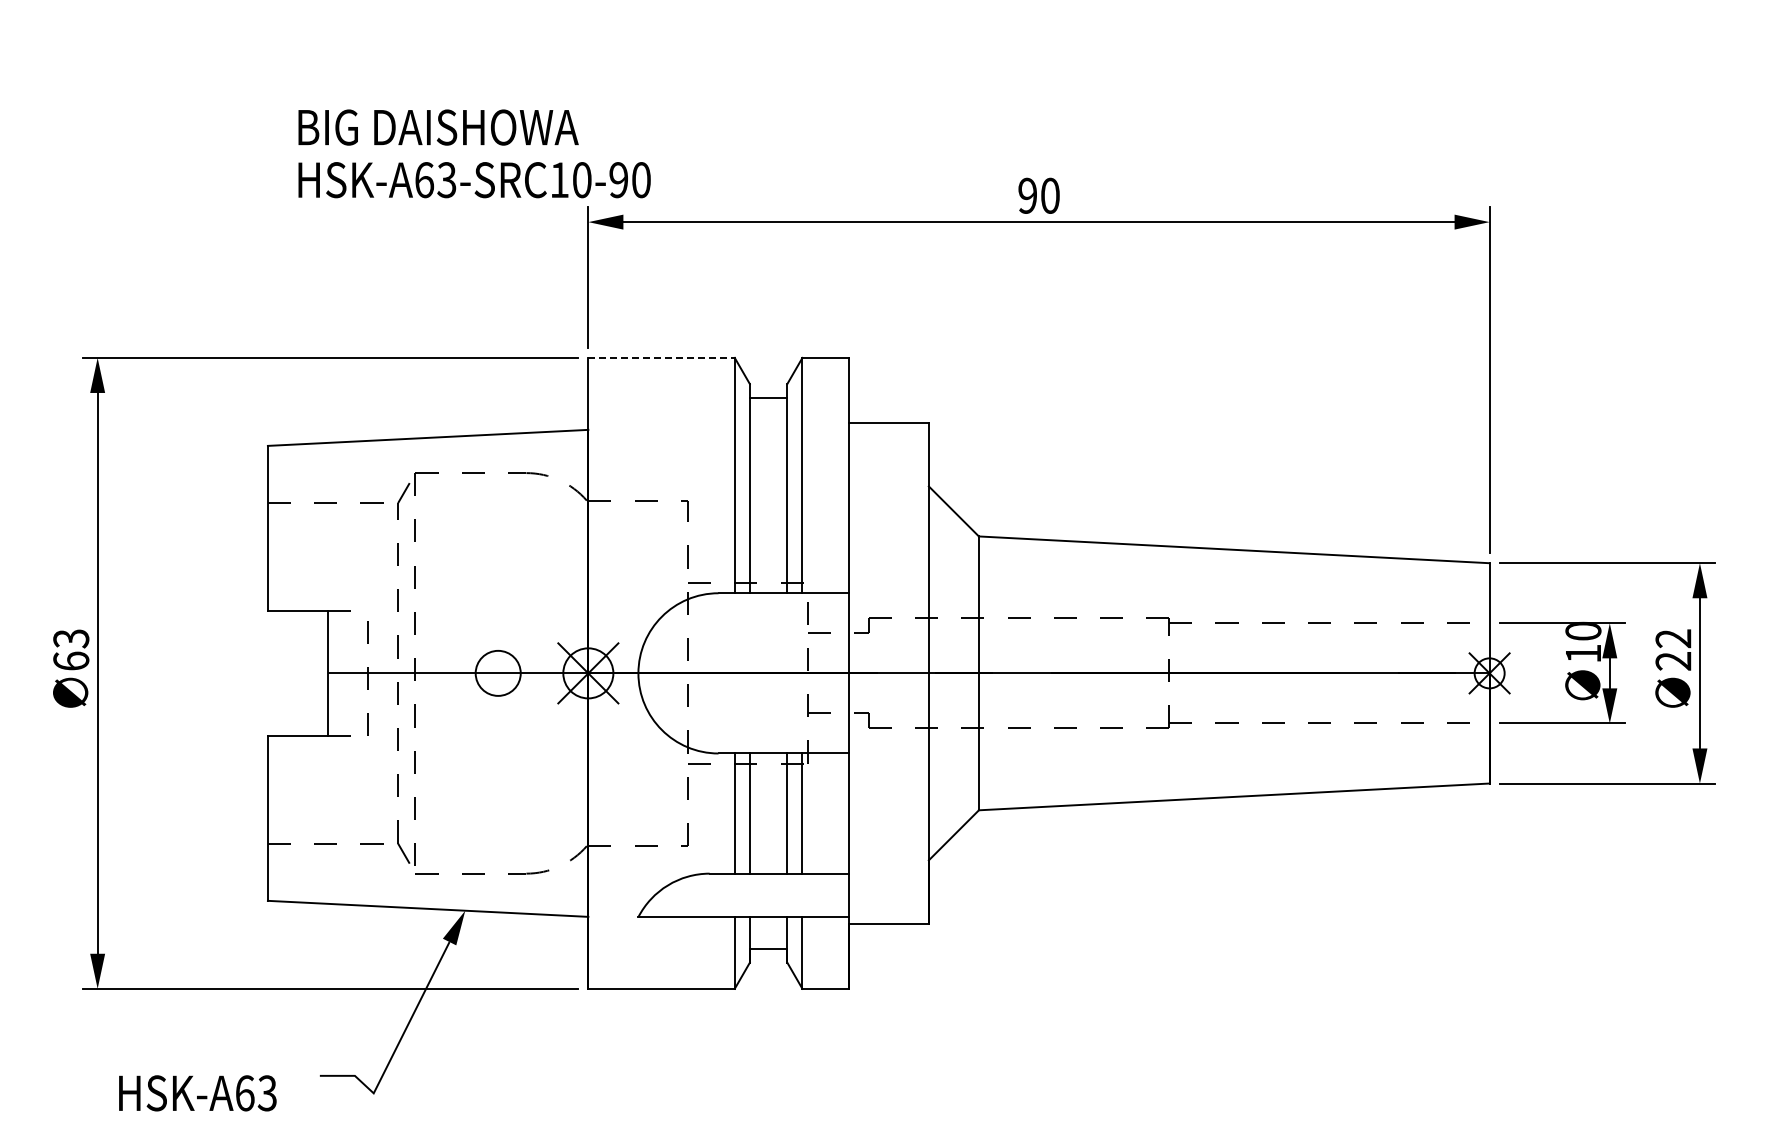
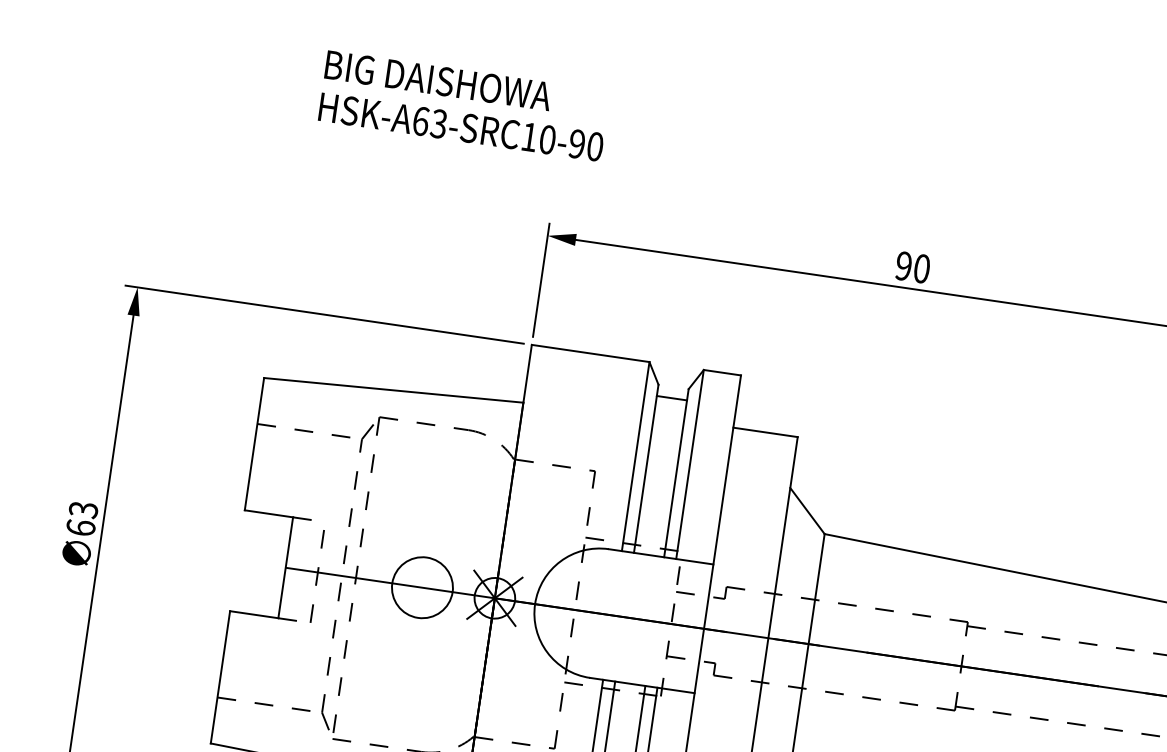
text: (474, 153) -> (464, 105), moved
line: (662, 357) -> (591, 353), dashed -> solid
circle: (497, 672) -> (421, 586), size x1.67

